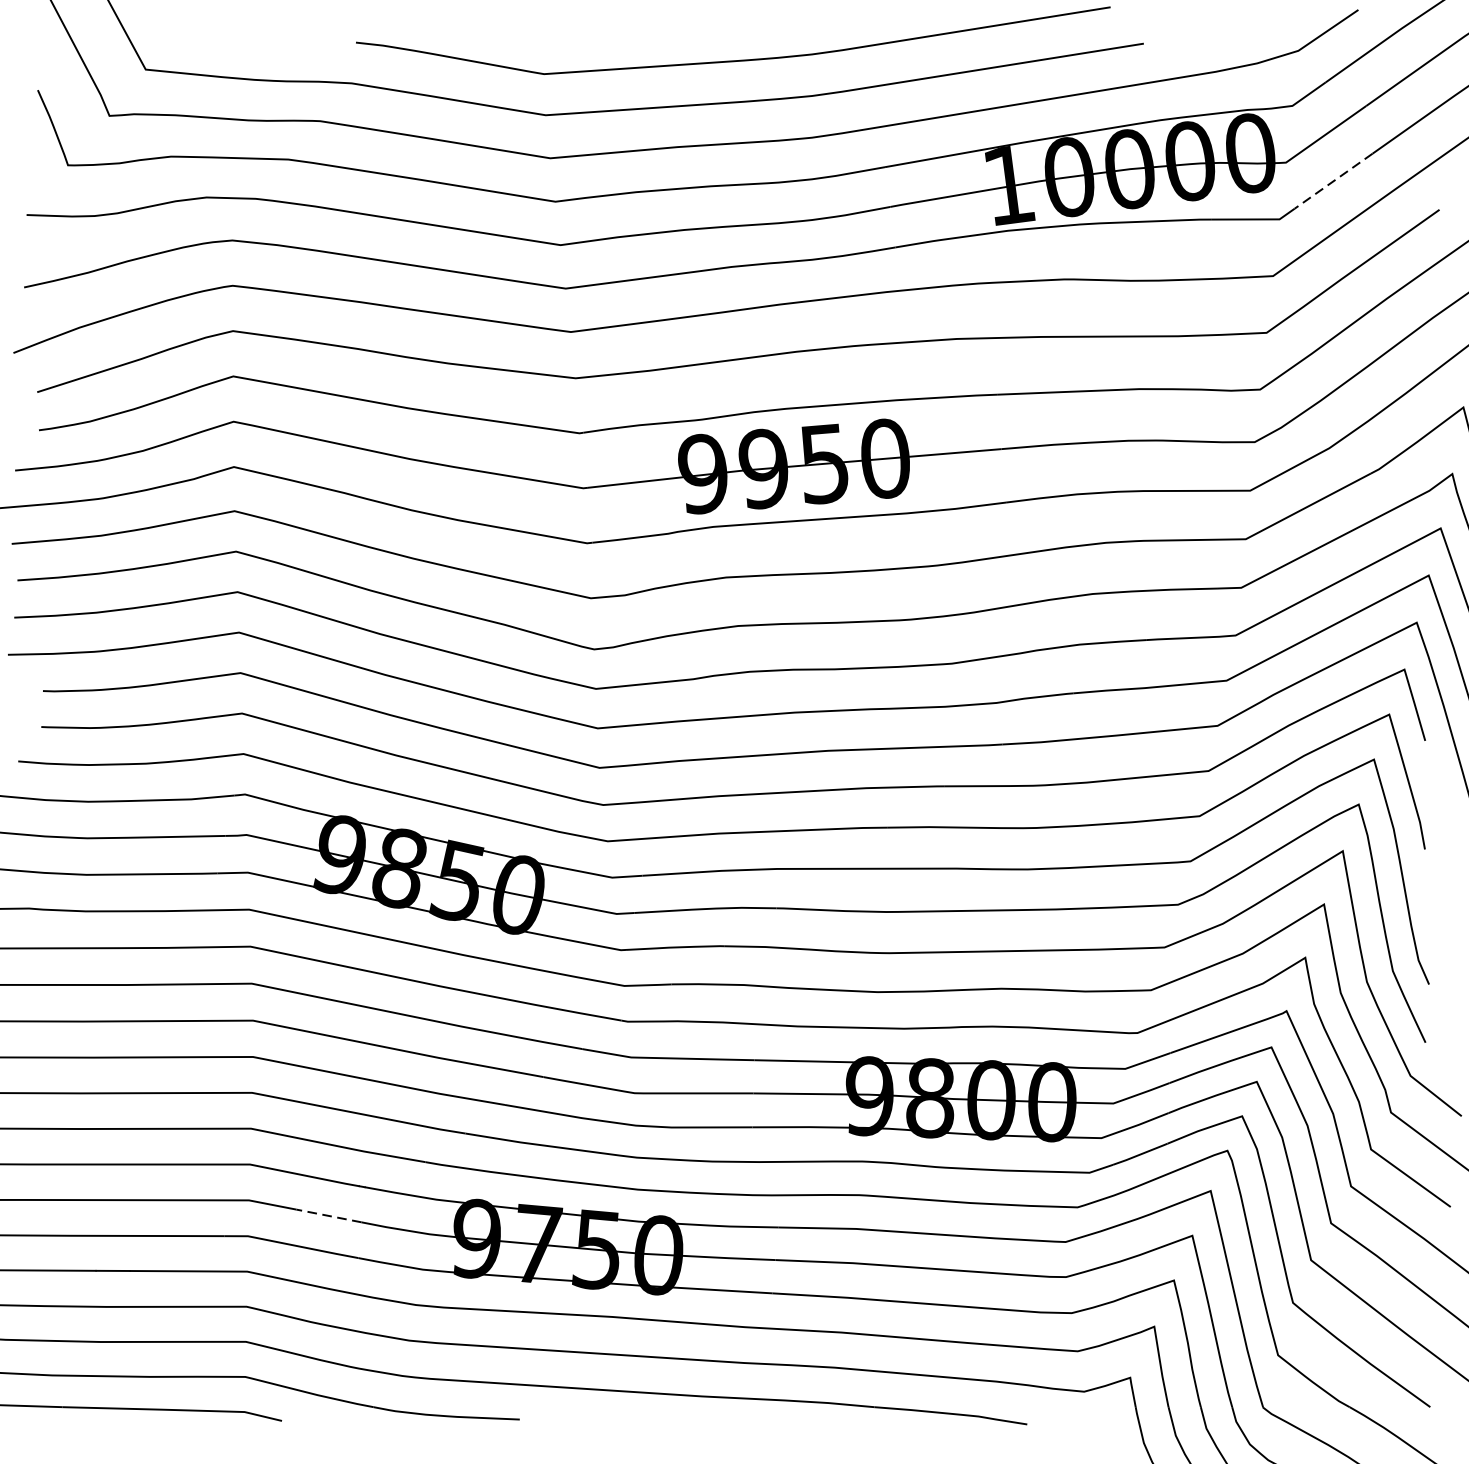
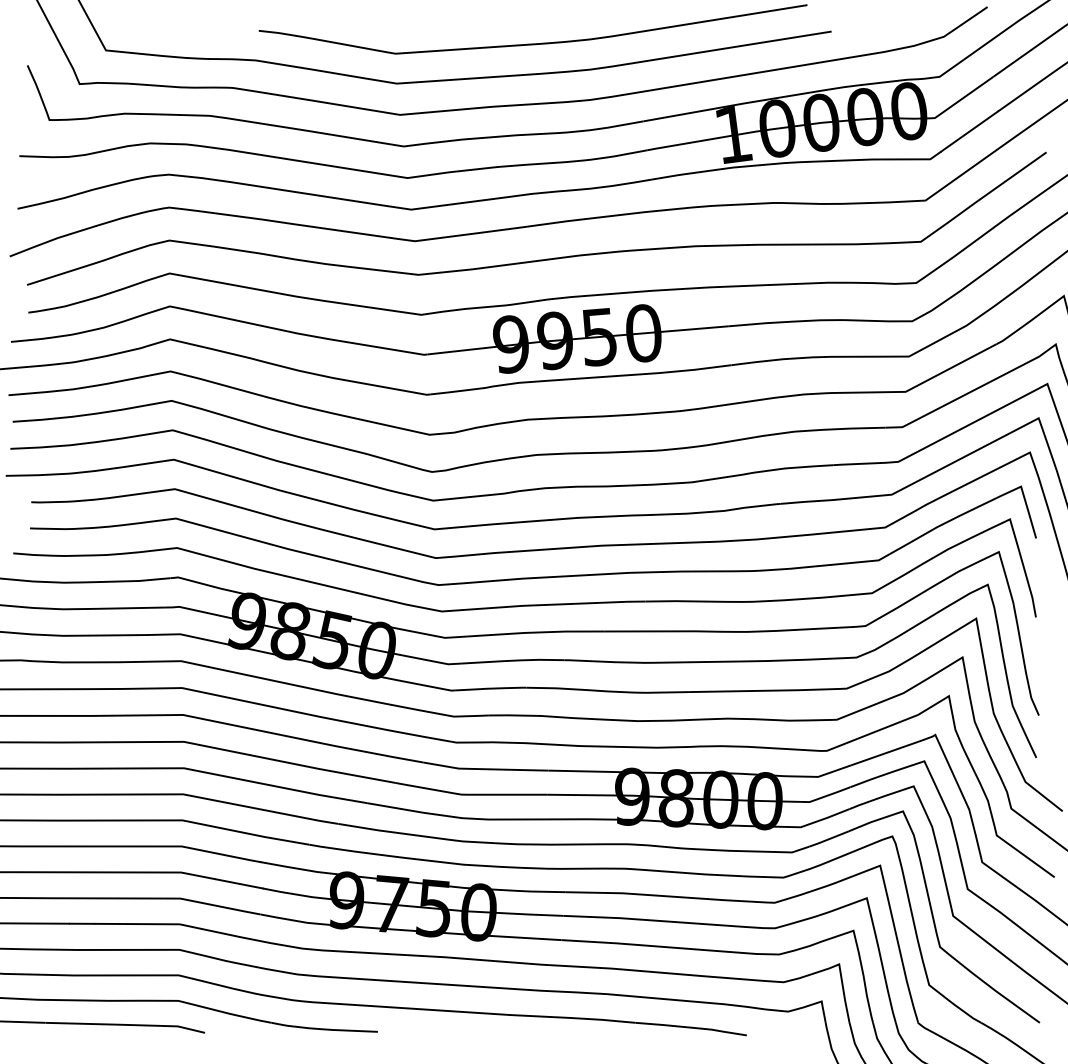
line: (1333, 181) -> (969, 131), dashed -> solid
line: (328, 1215) -> (238, 883), dashed -> solid

